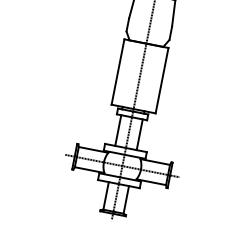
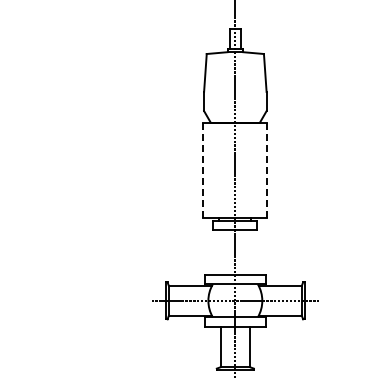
line: (118, 72) -> (203, 170), solid -> dashed
line: (162, 80) -> (267, 170), solid -> dashed
line: (118, 130) -> (219, 251), removed
line: (139, 134) -> (250, 251), removed

